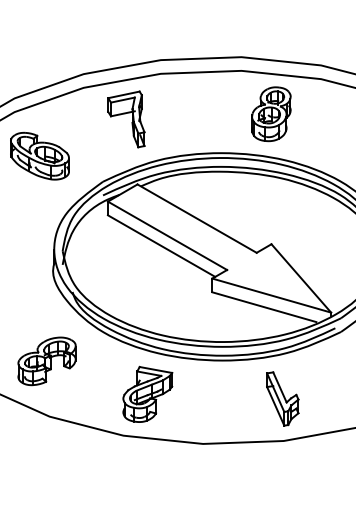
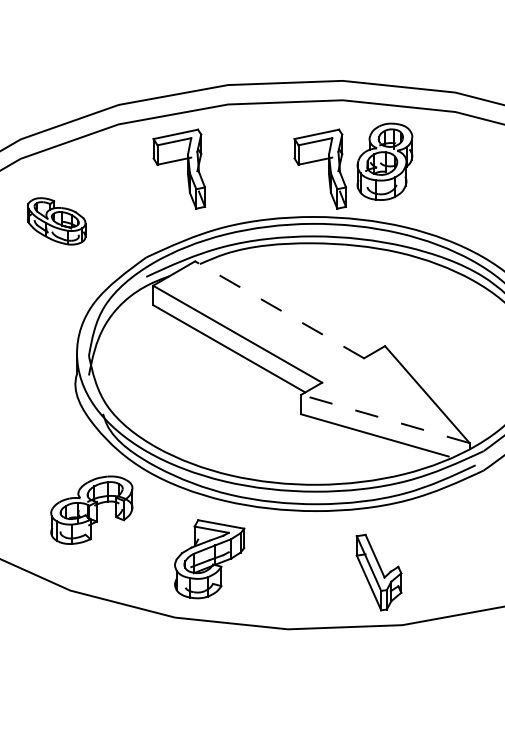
part: (225, 114) -> (319, 161), added
part: (39, 156) -> (56, 221), size x0.7
line: (197, 218) -> (279, 309), solid -> dashed
line: (271, 295) -> (385, 418), solid -> dashed
part: (46, 360) -> (91, 509), moved
part: (282, 398) -> (378, 572), moved

